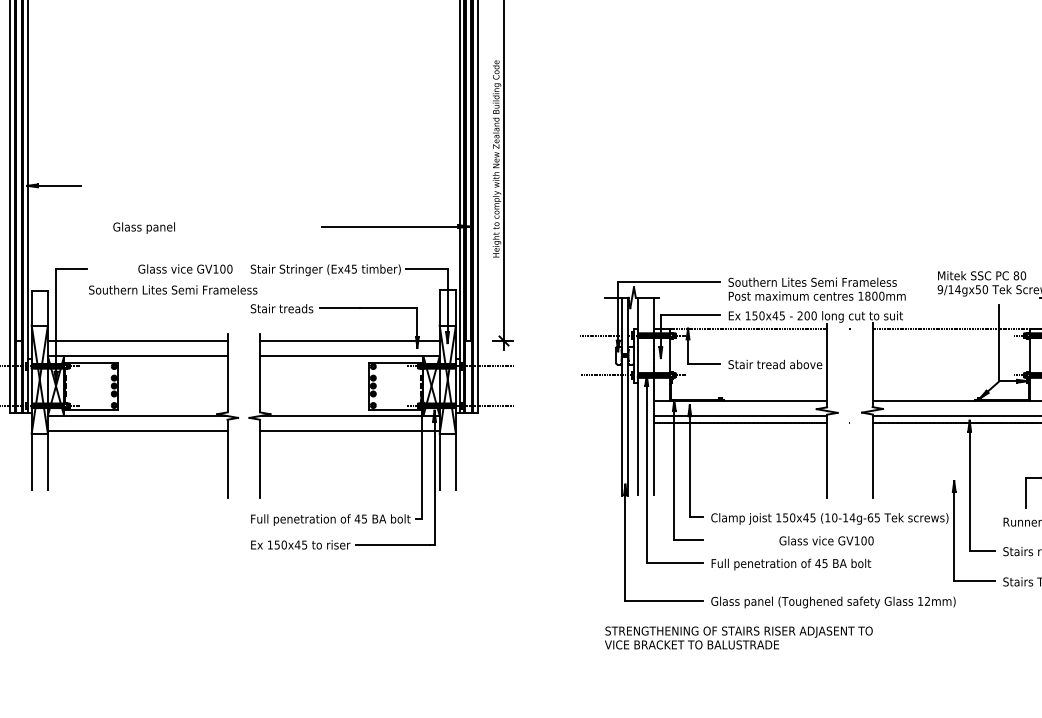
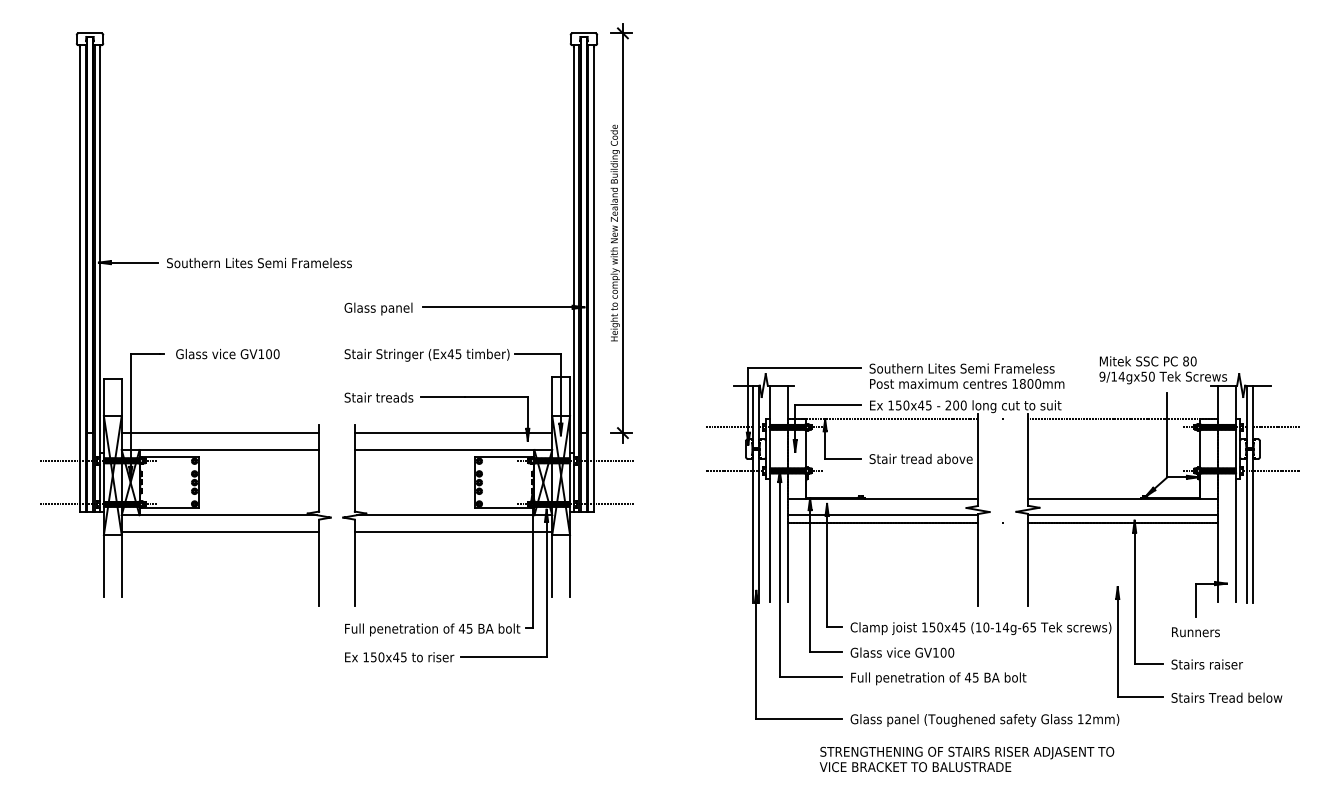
text: (144, 227) -> (378, 308), moved
text: (185, 269) -> (227, 354), moved
text: (173, 289) -> (259, 262), moved
text: (826, 540) -> (902, 652), moved
text: (738, 638) -> (966, 759), moved

